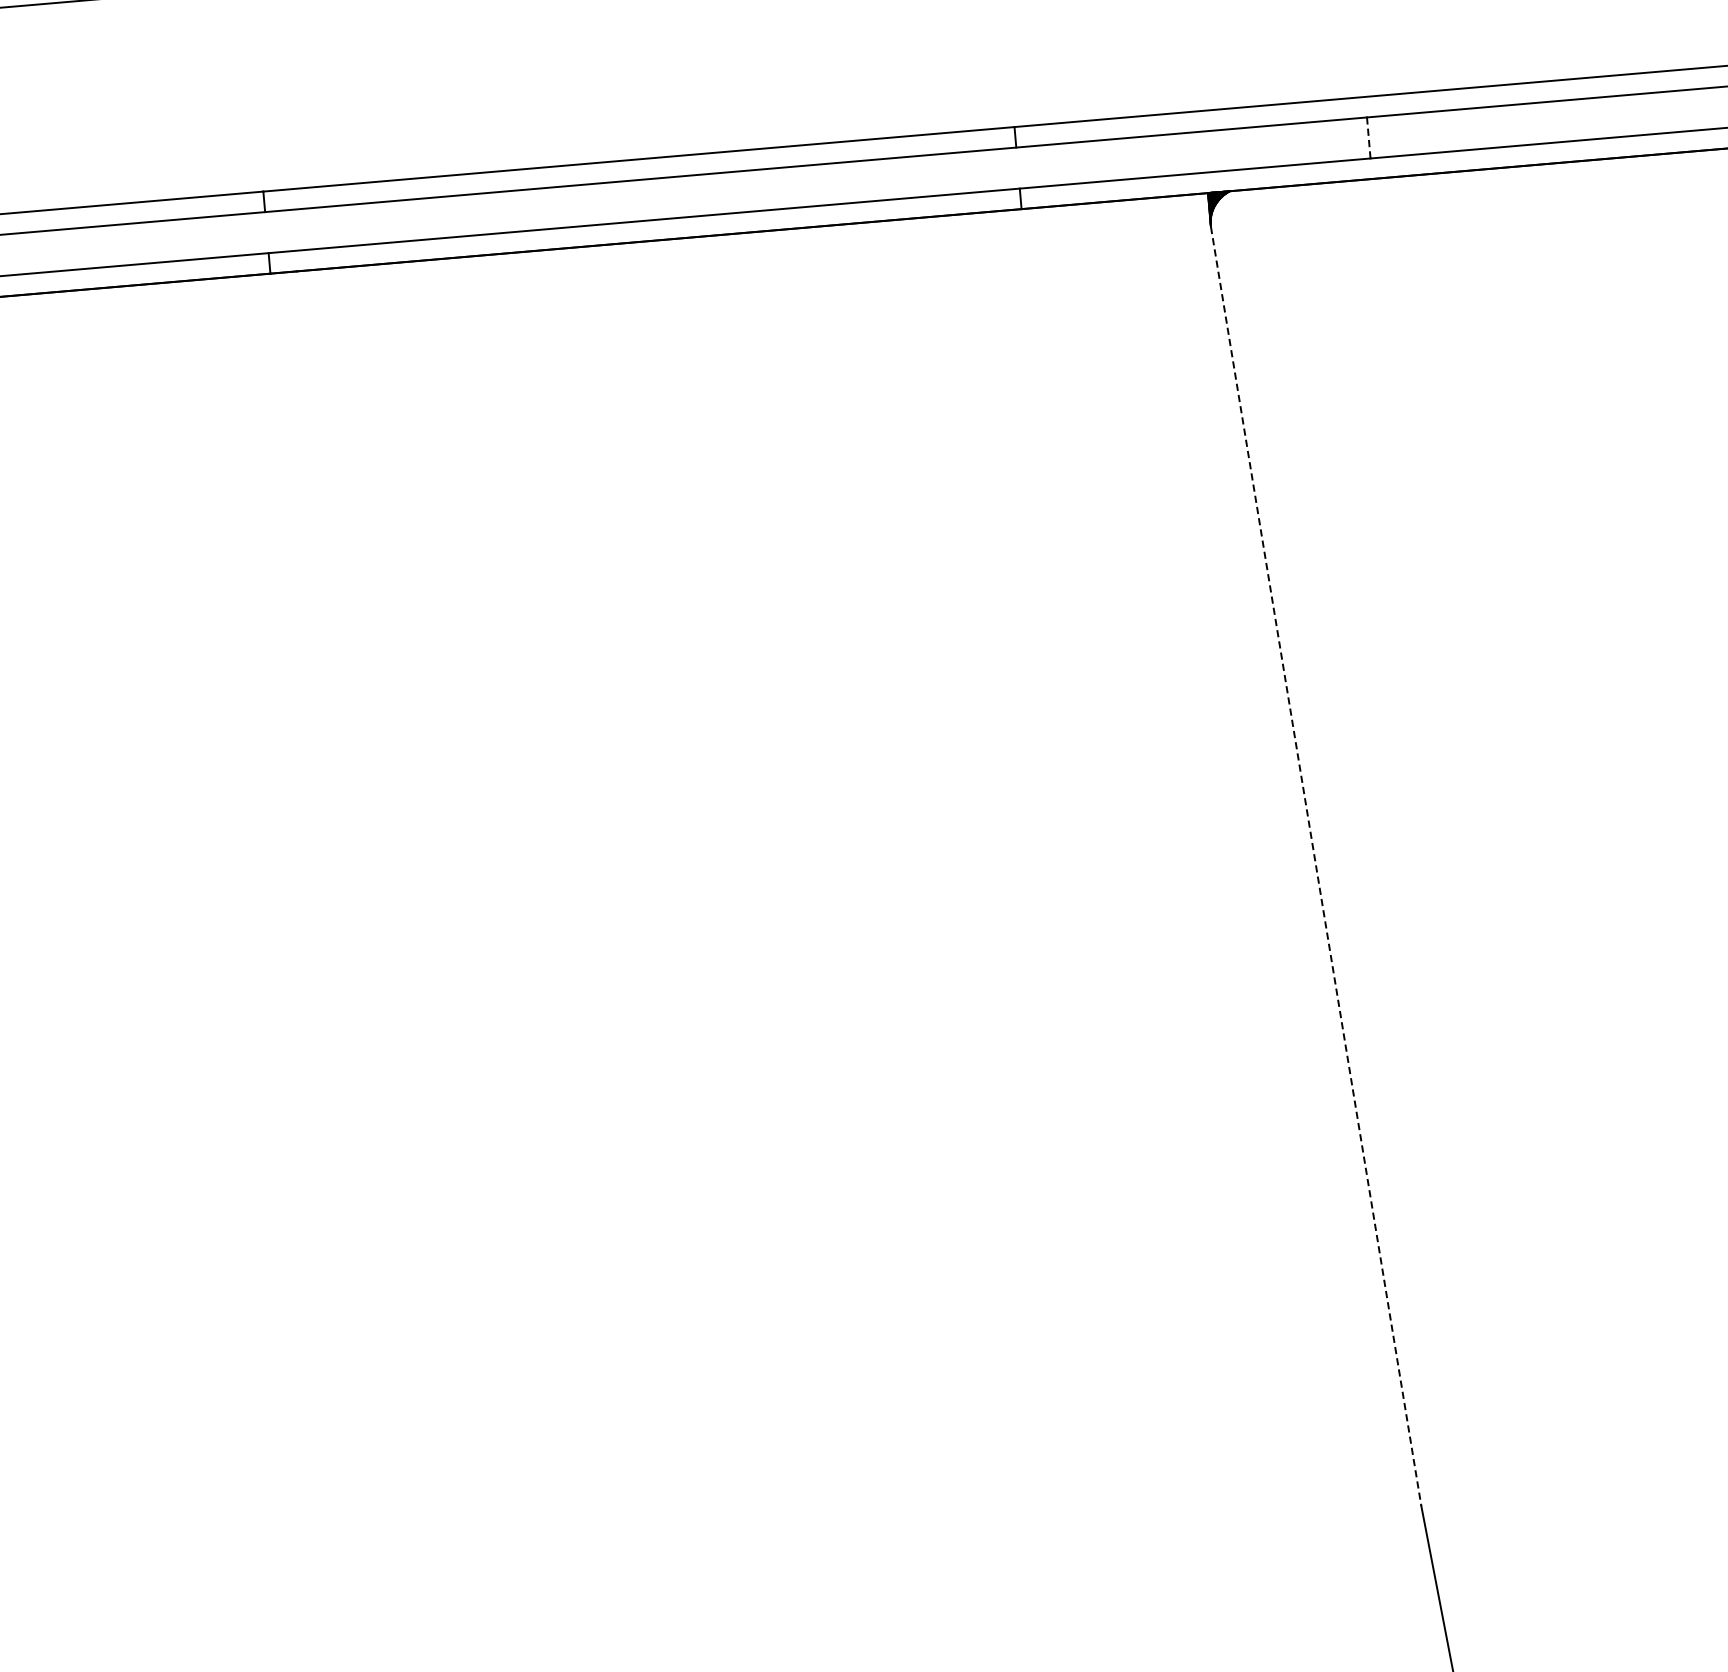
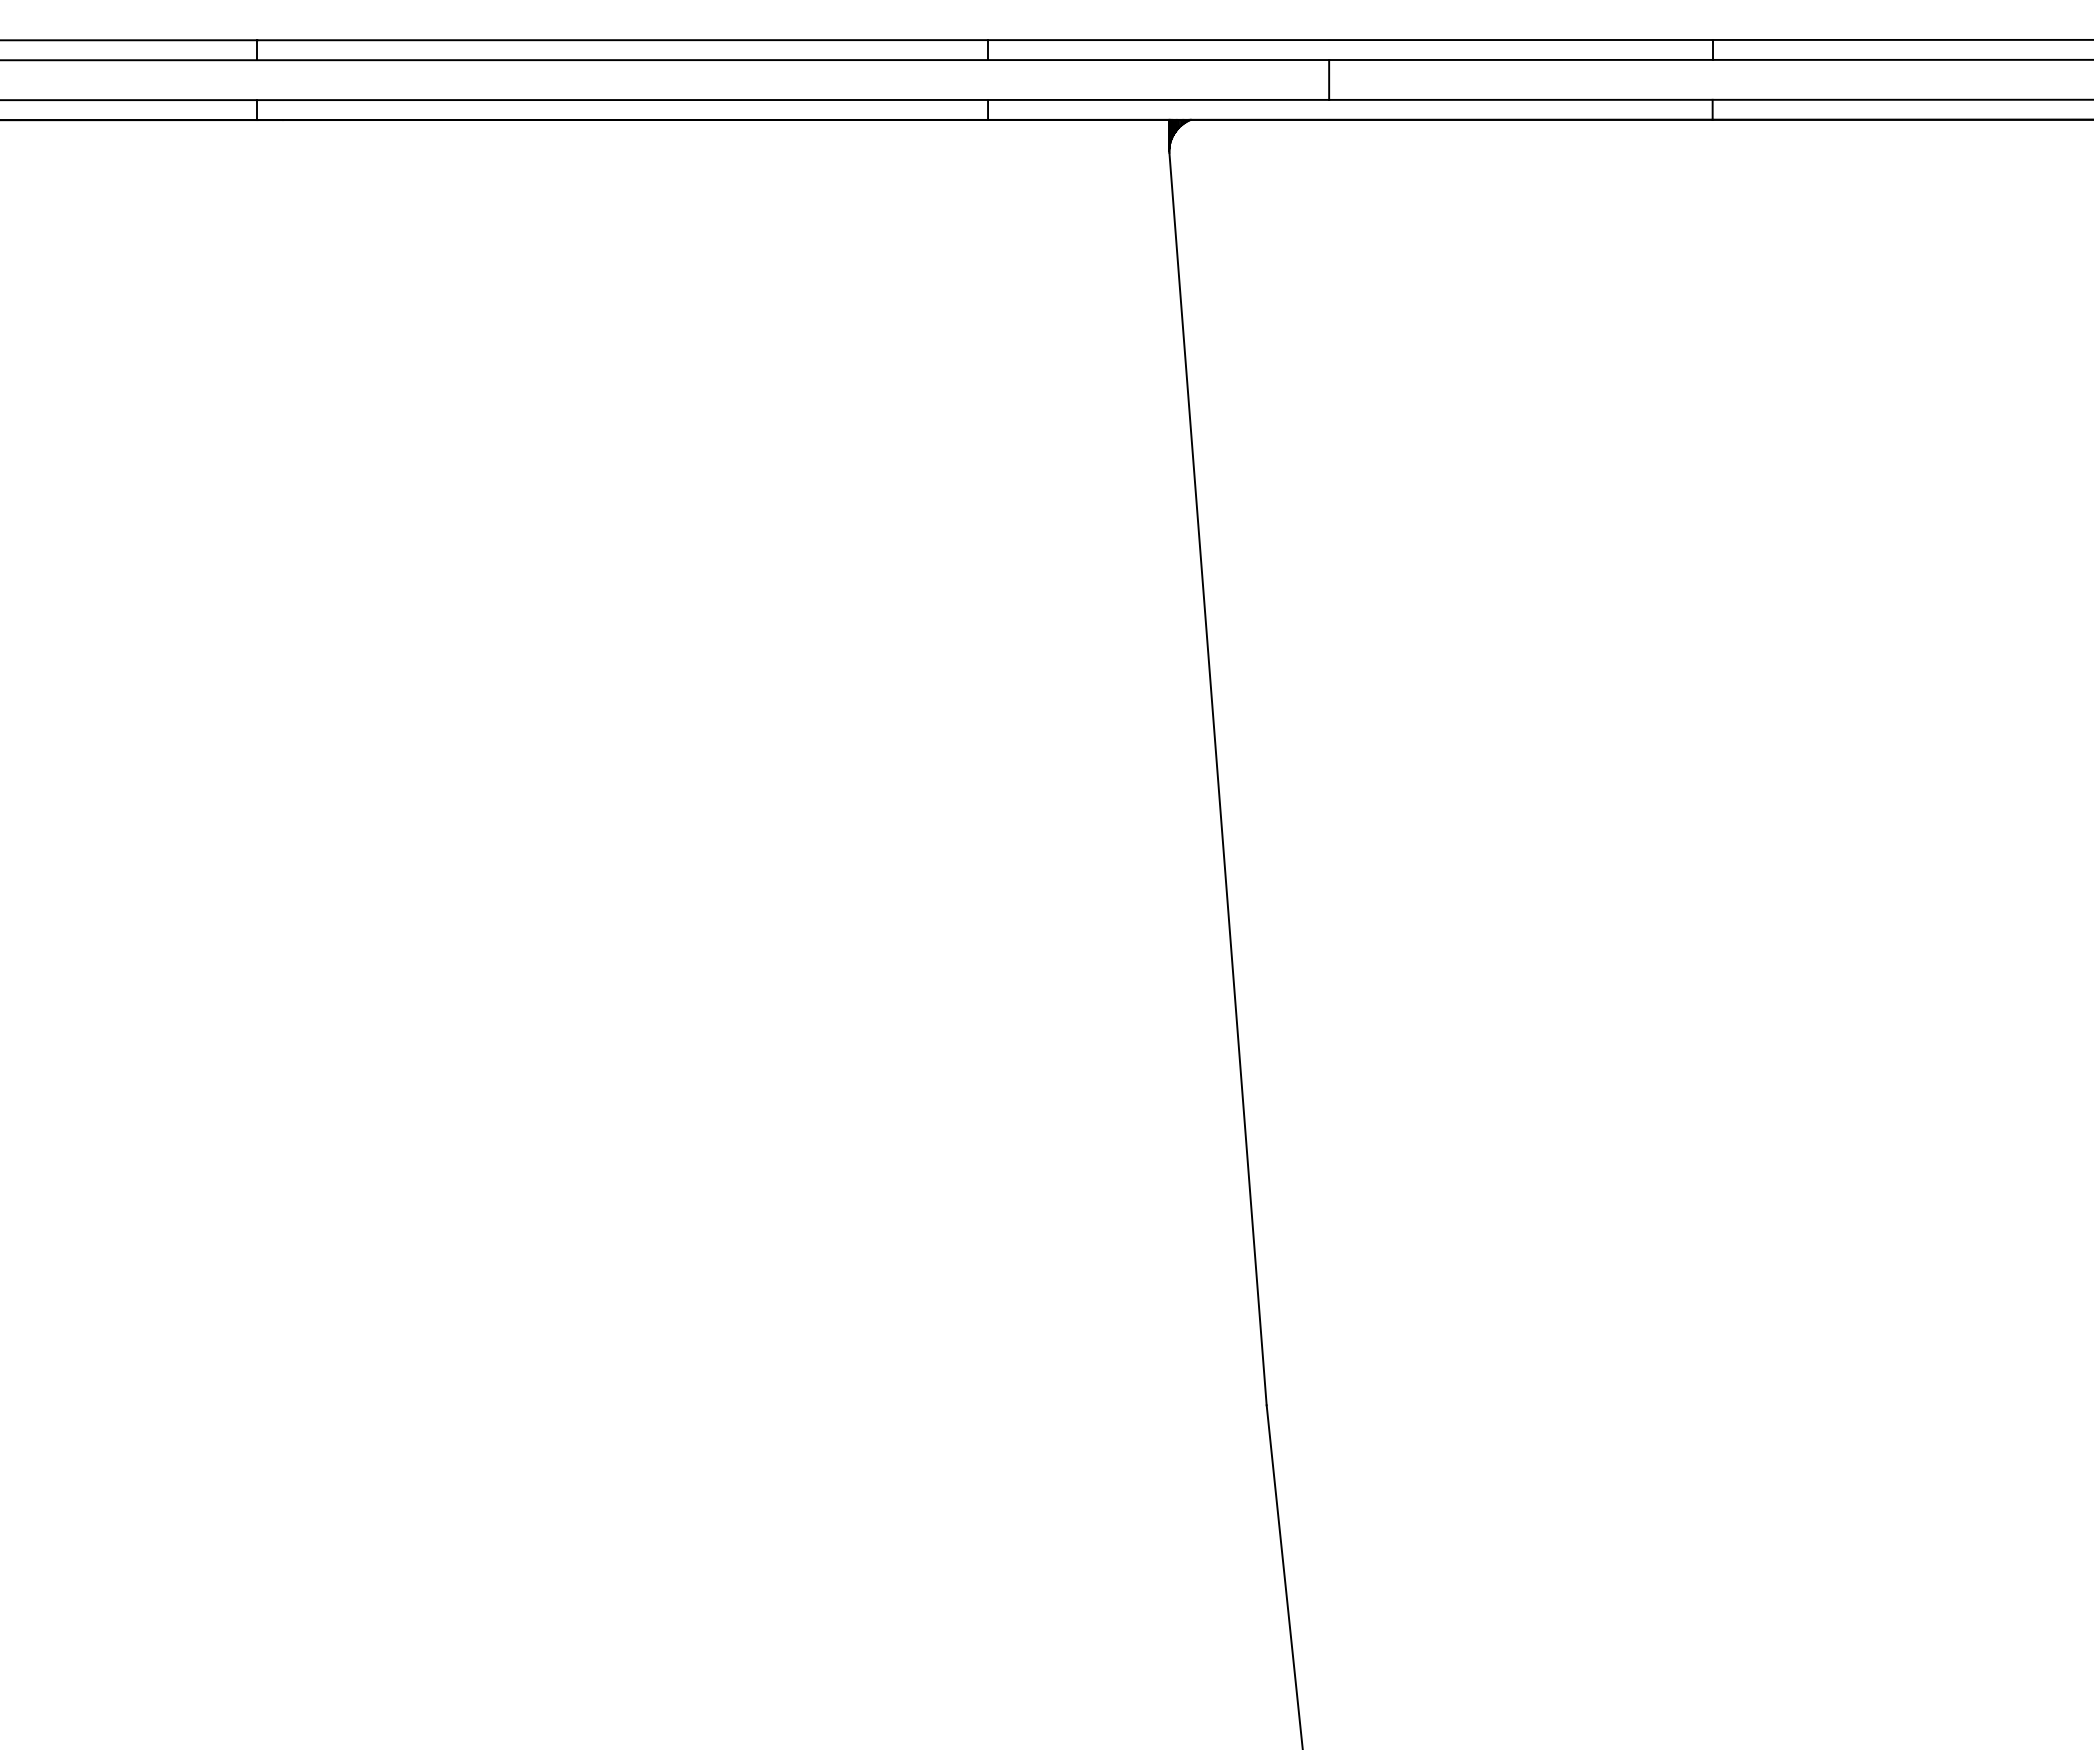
line: (1369, 137) -> (1329, 79), dashed -> solid
line: (1316, 866) -> (1218, 779), dashed -> solid

